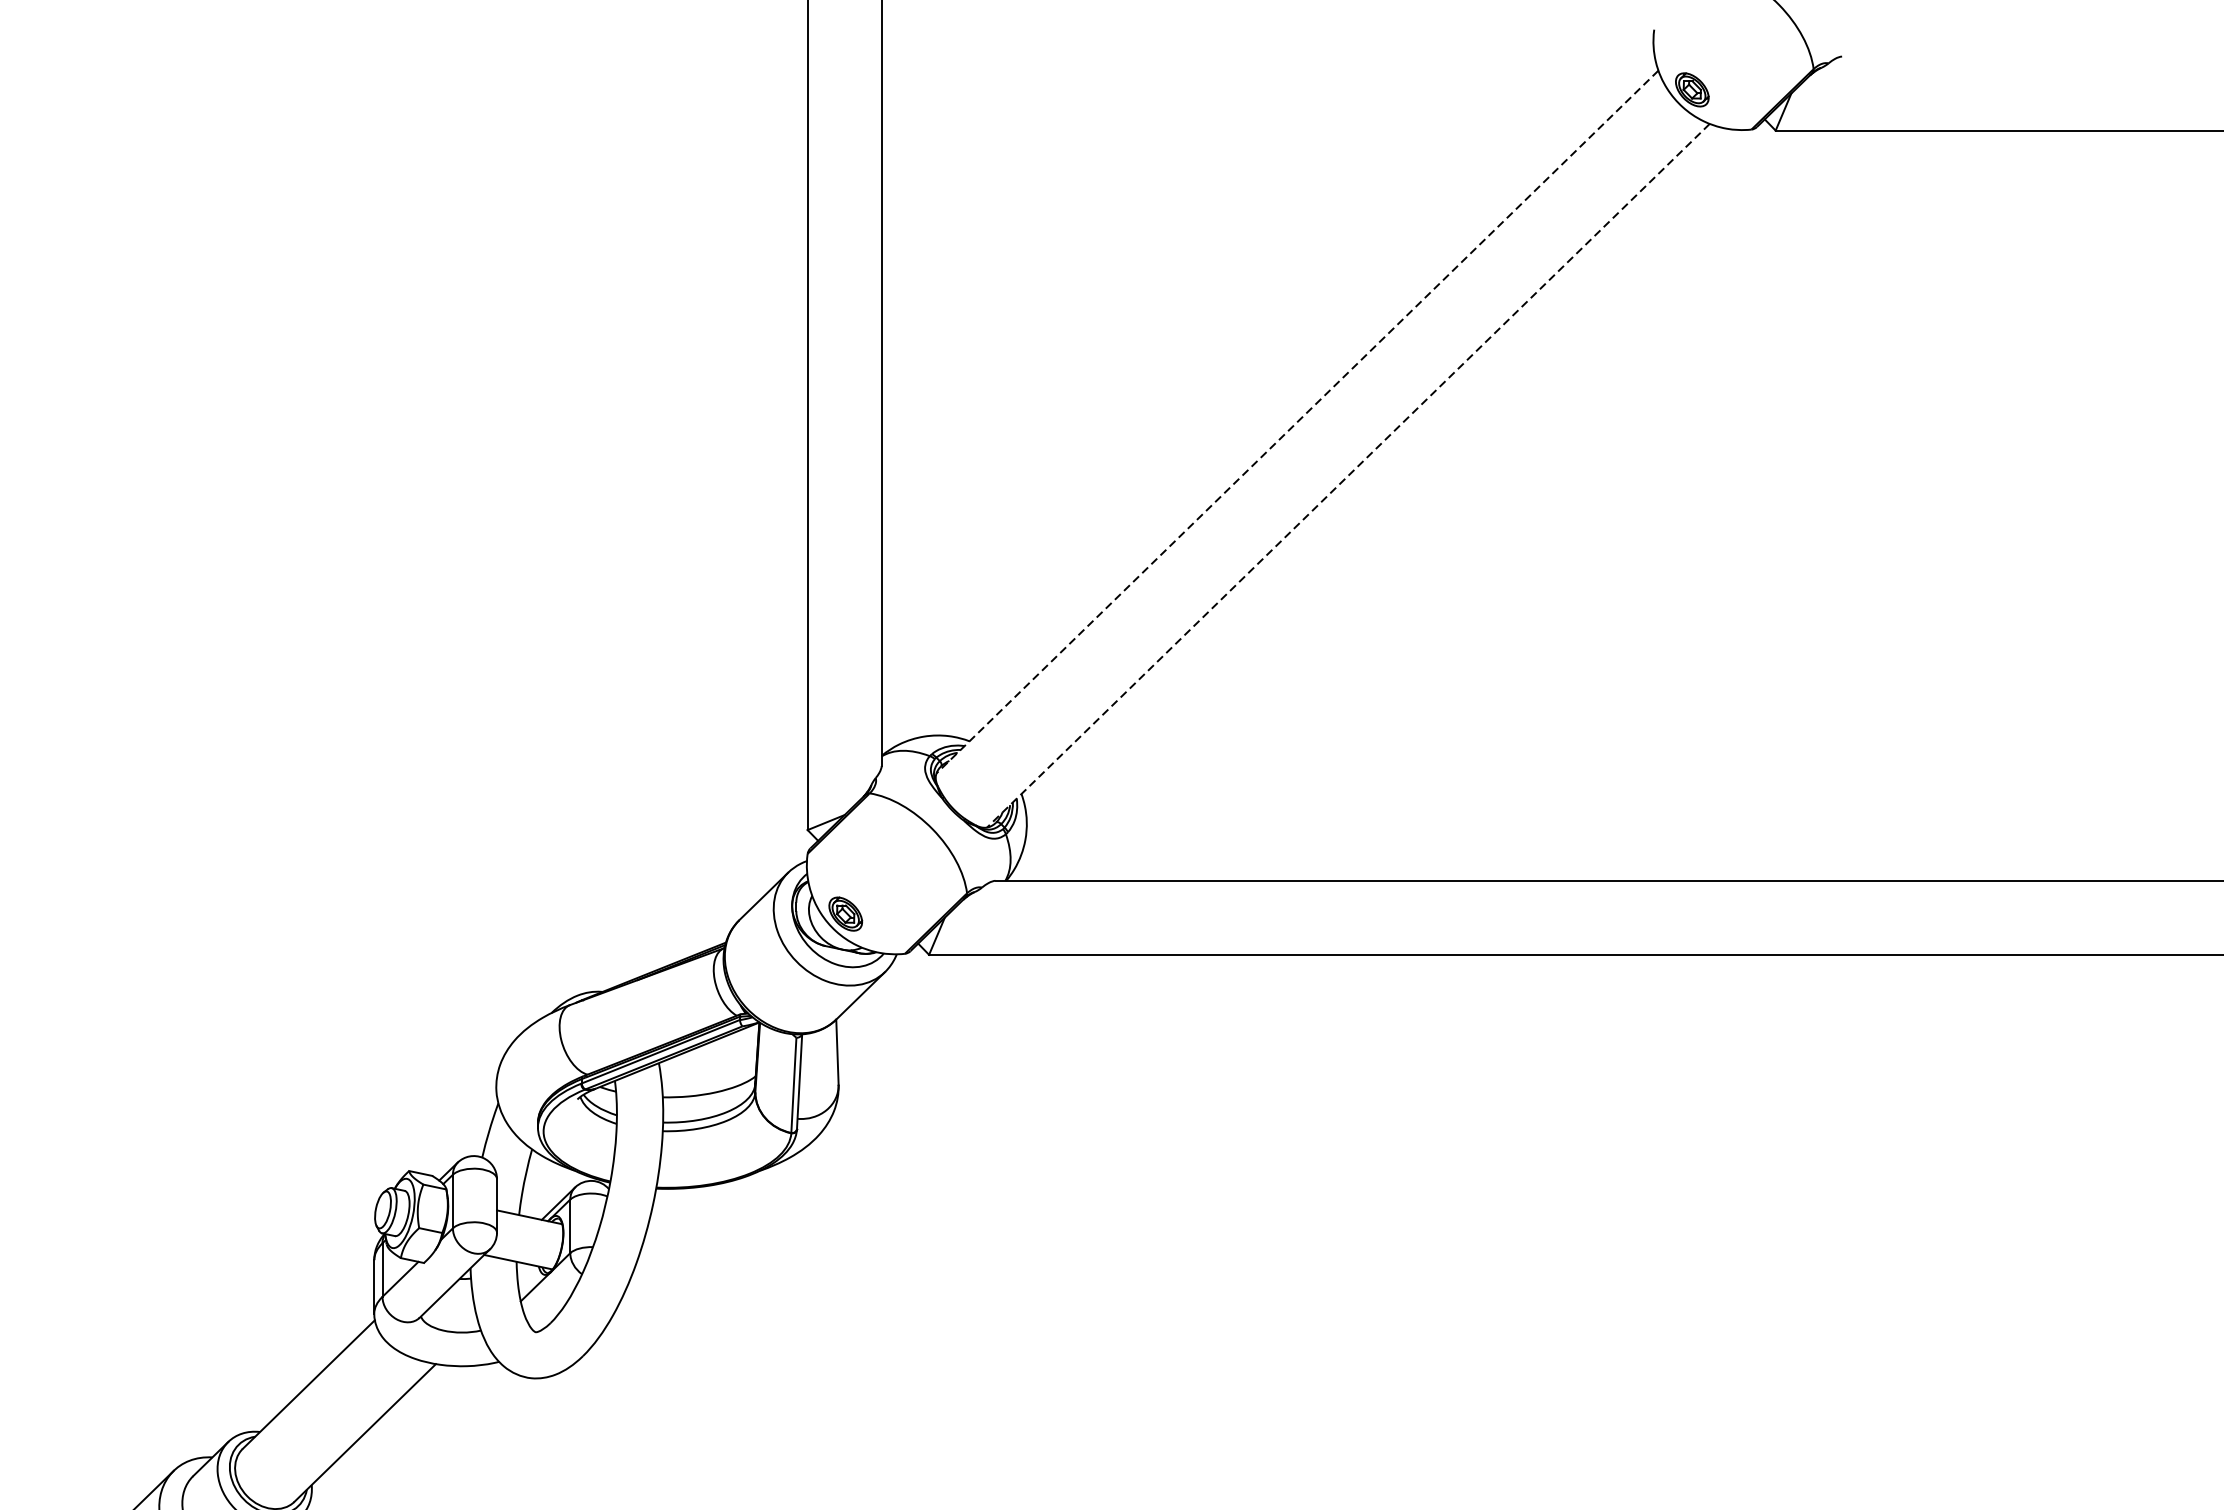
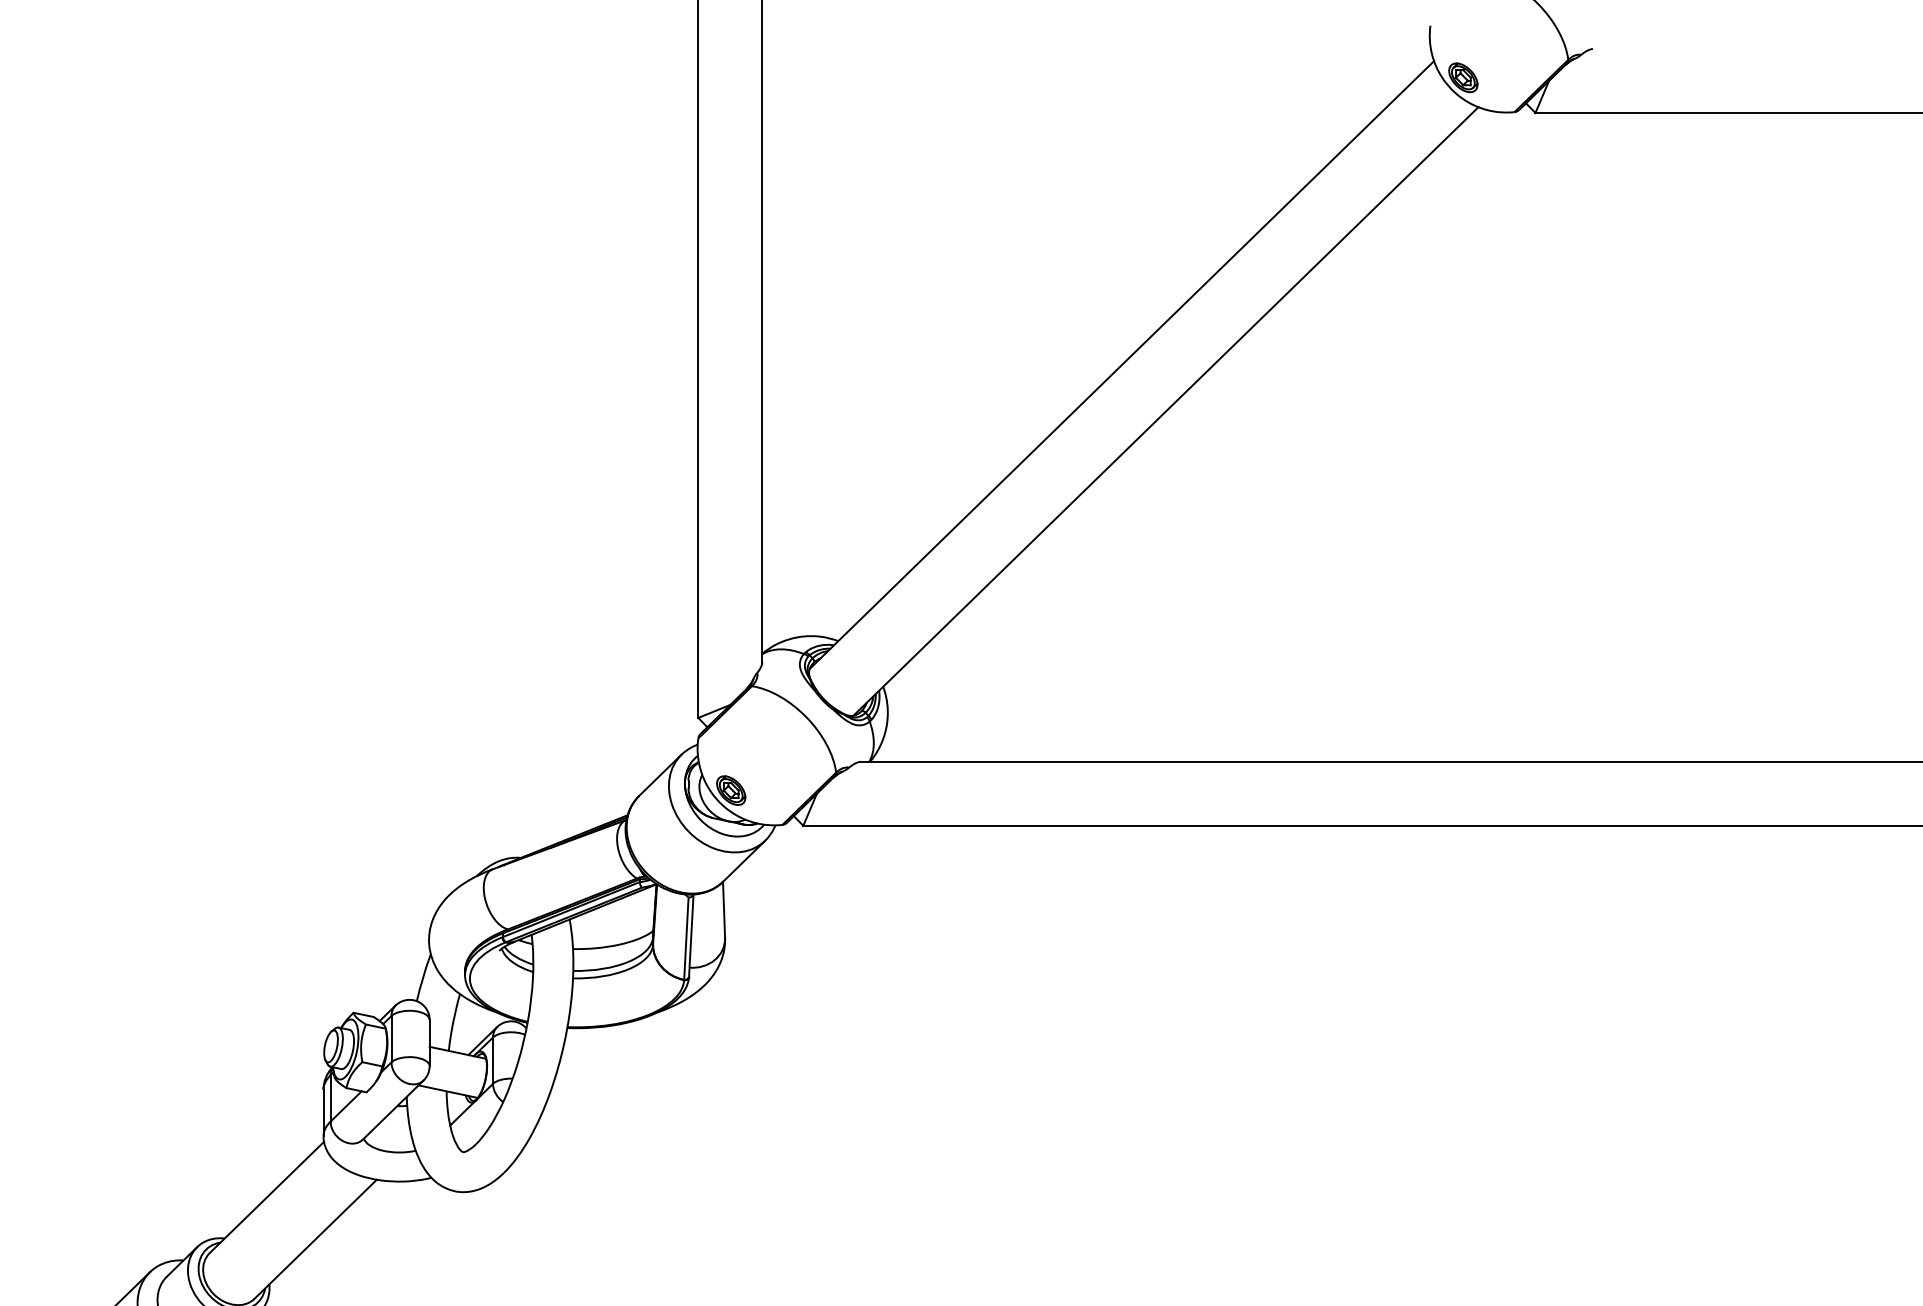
line: (1297, 422) -> (1121, 365), dashed -> solid
line: (1347, 475) -> (1165, 411), dashed -> solid

